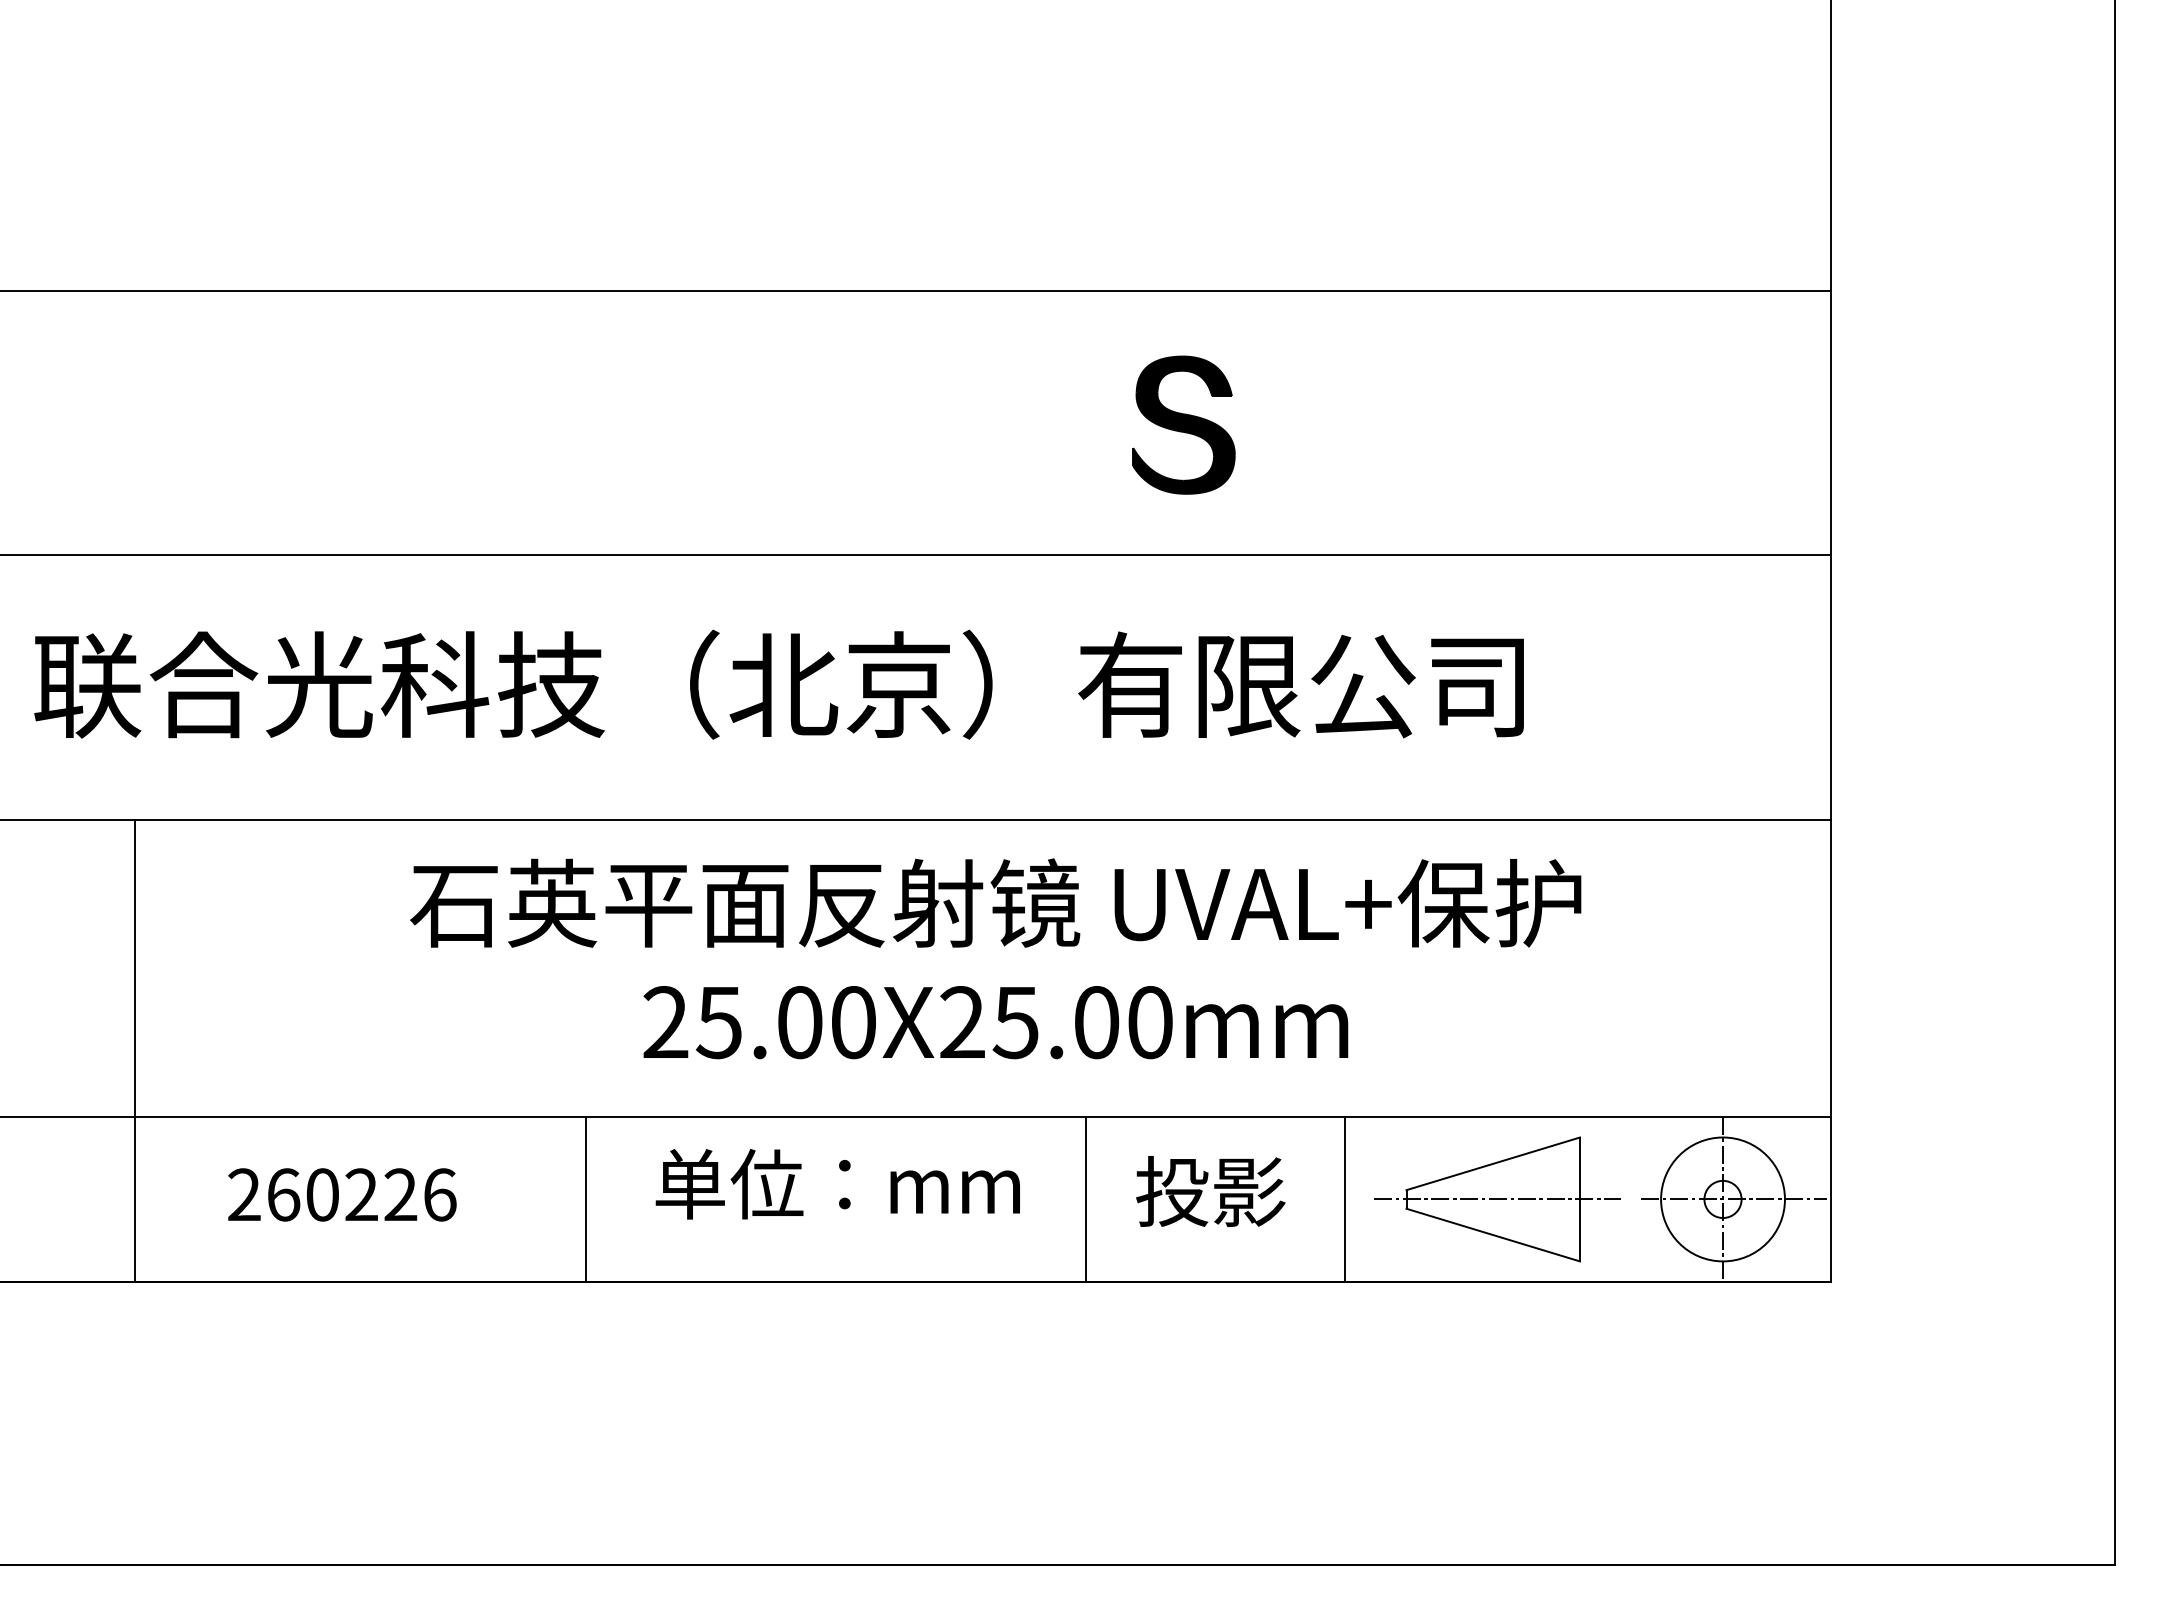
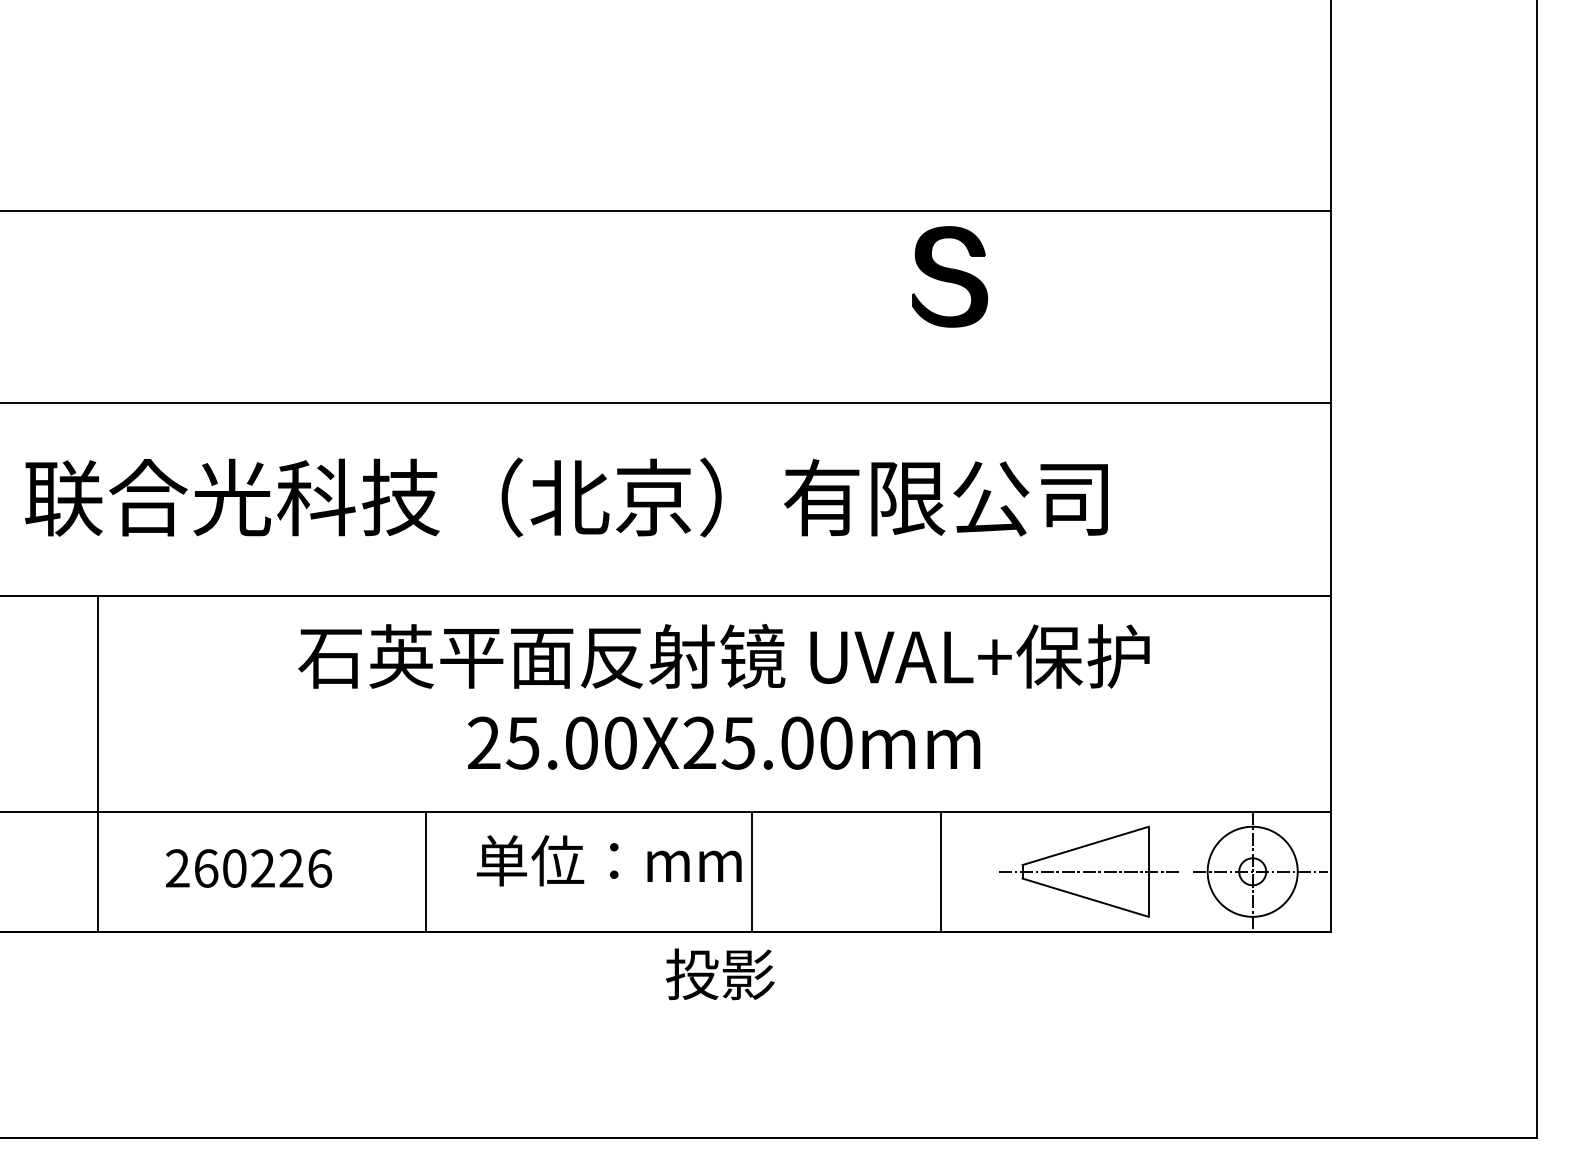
part: (1183, 424) -> (949, 276), moved
text: (1210, 1191) -> (720, 974), moved
line: (1085, 1199) -> (752, 871), moved
line: (1344, 1199) -> (941, 871), moved

